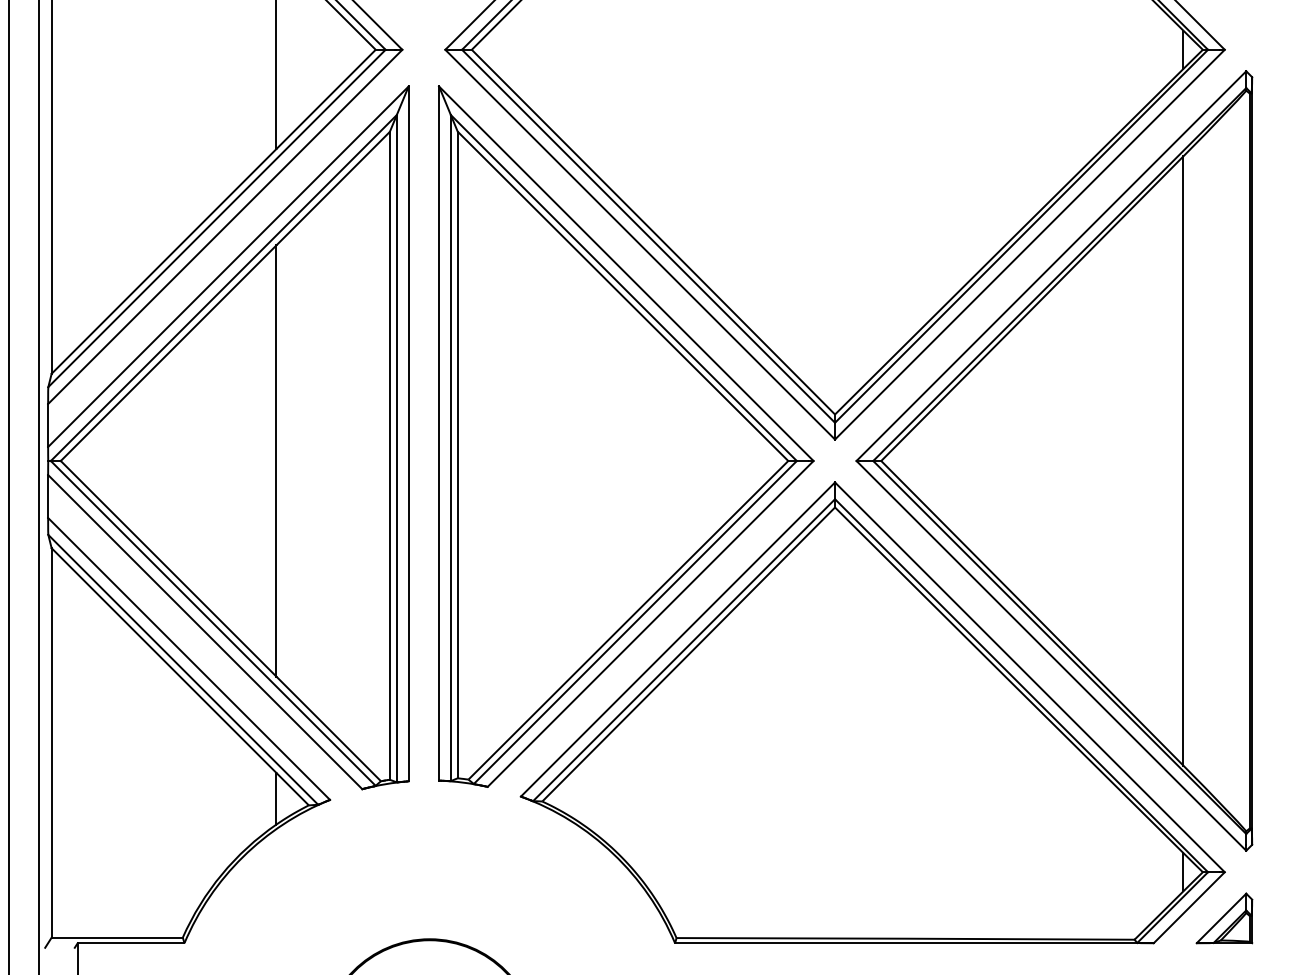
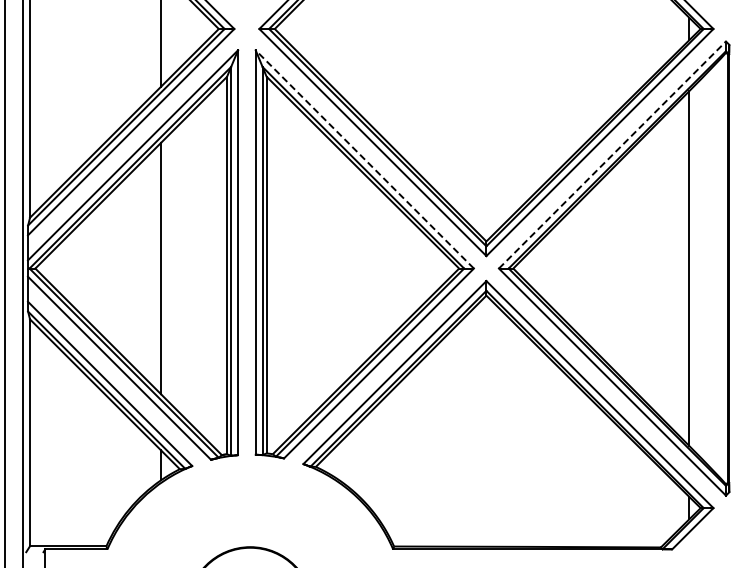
line: (1051, 266) -> (612, 155), solid -> dashed
line: (625, 273) -> (364, 159), solid -> dashed
part: (1224, 917) -> (713, 534), removed

